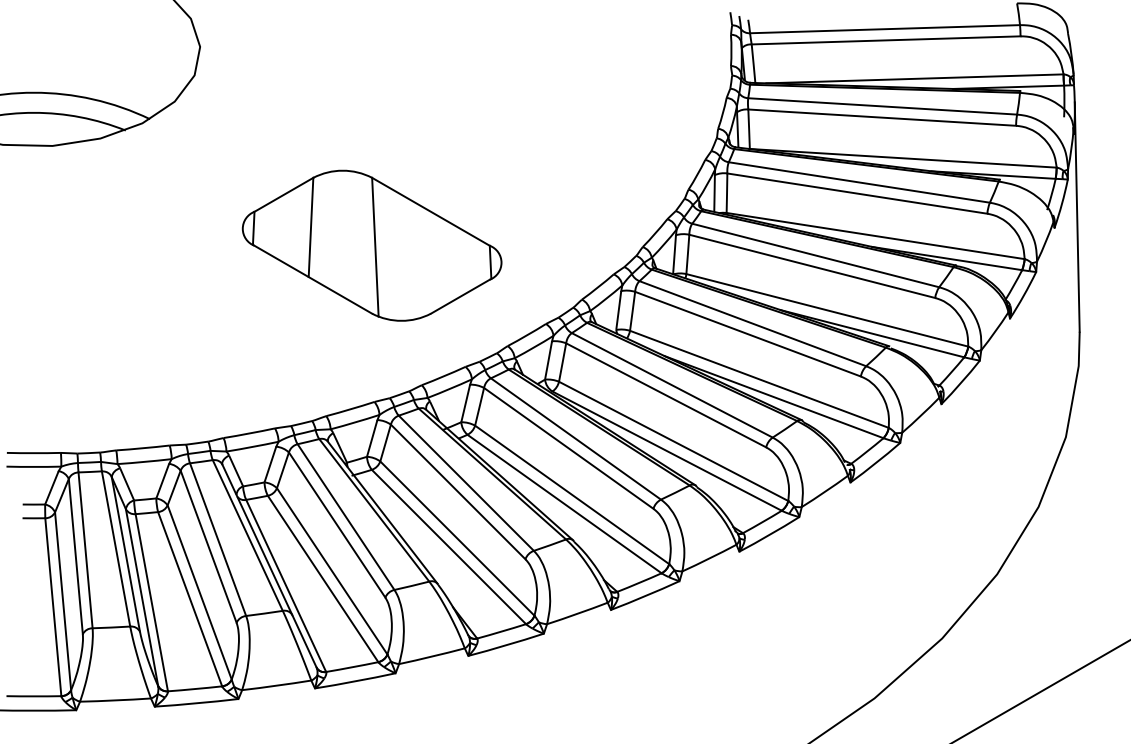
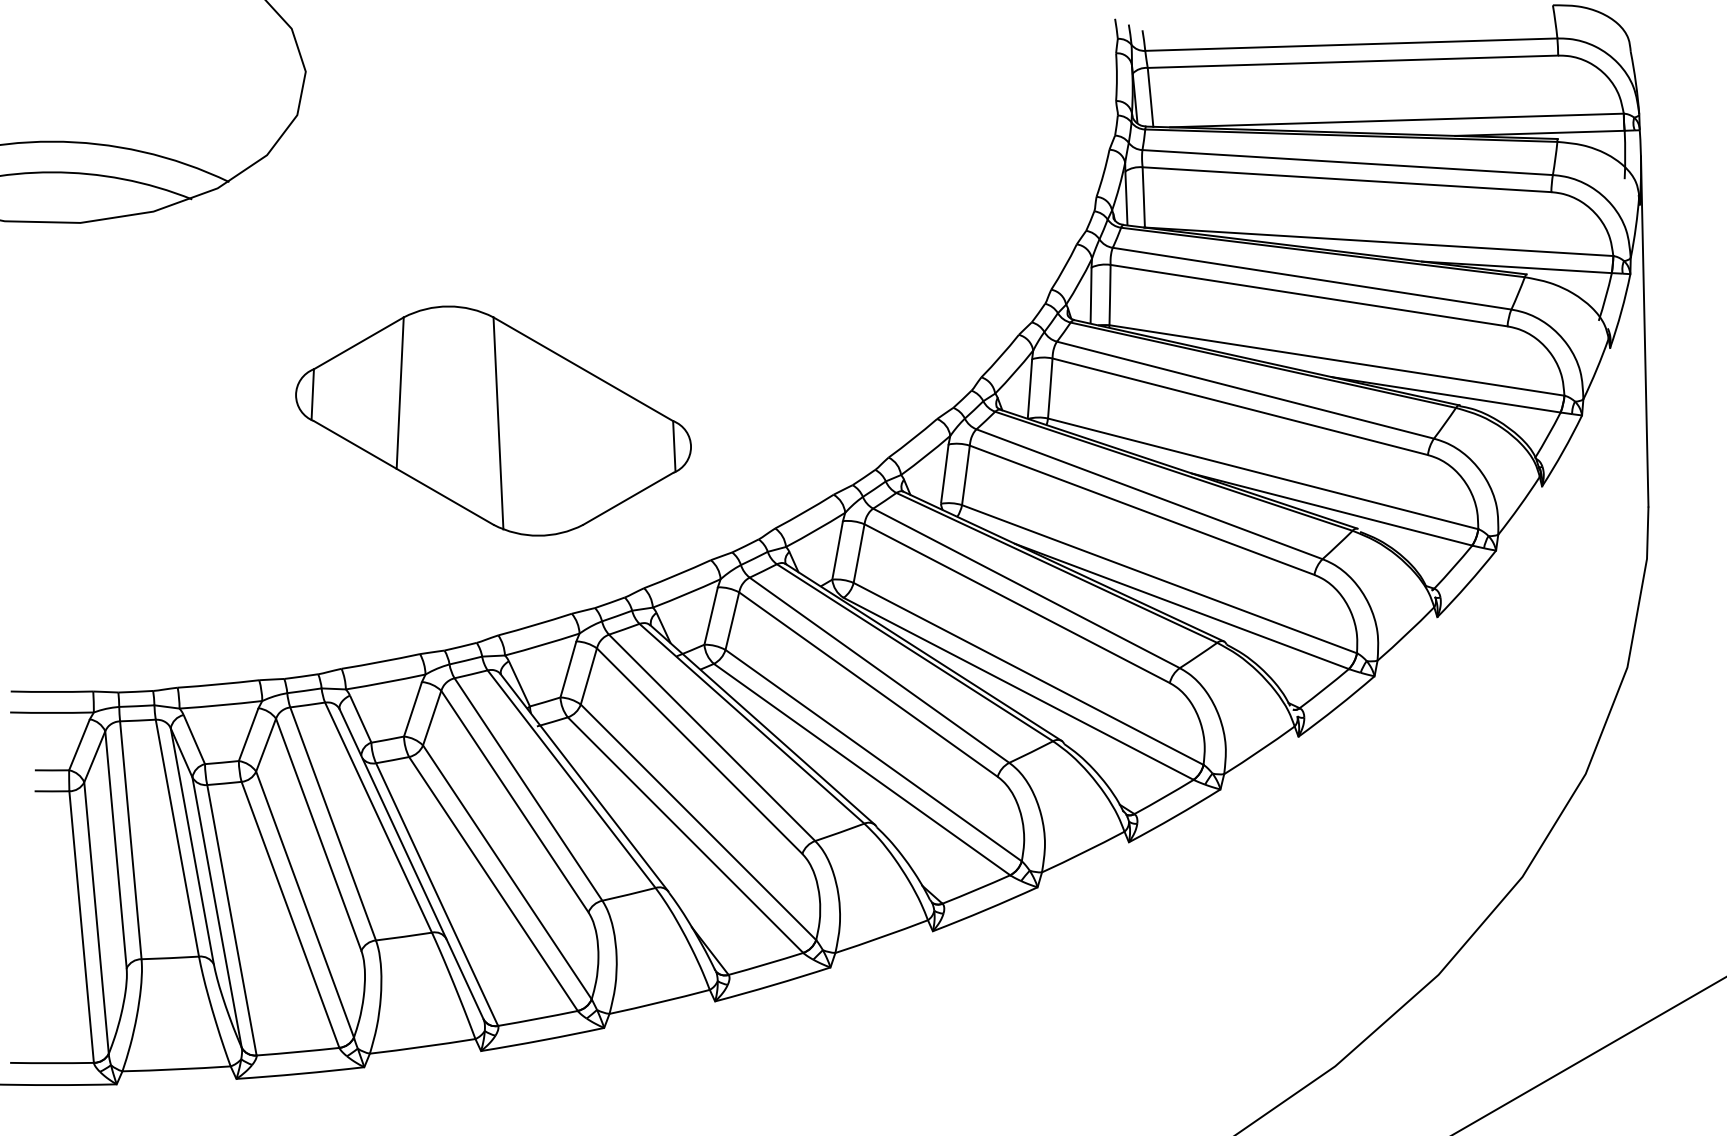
part: (371, 245) -> (492, 420), moved

